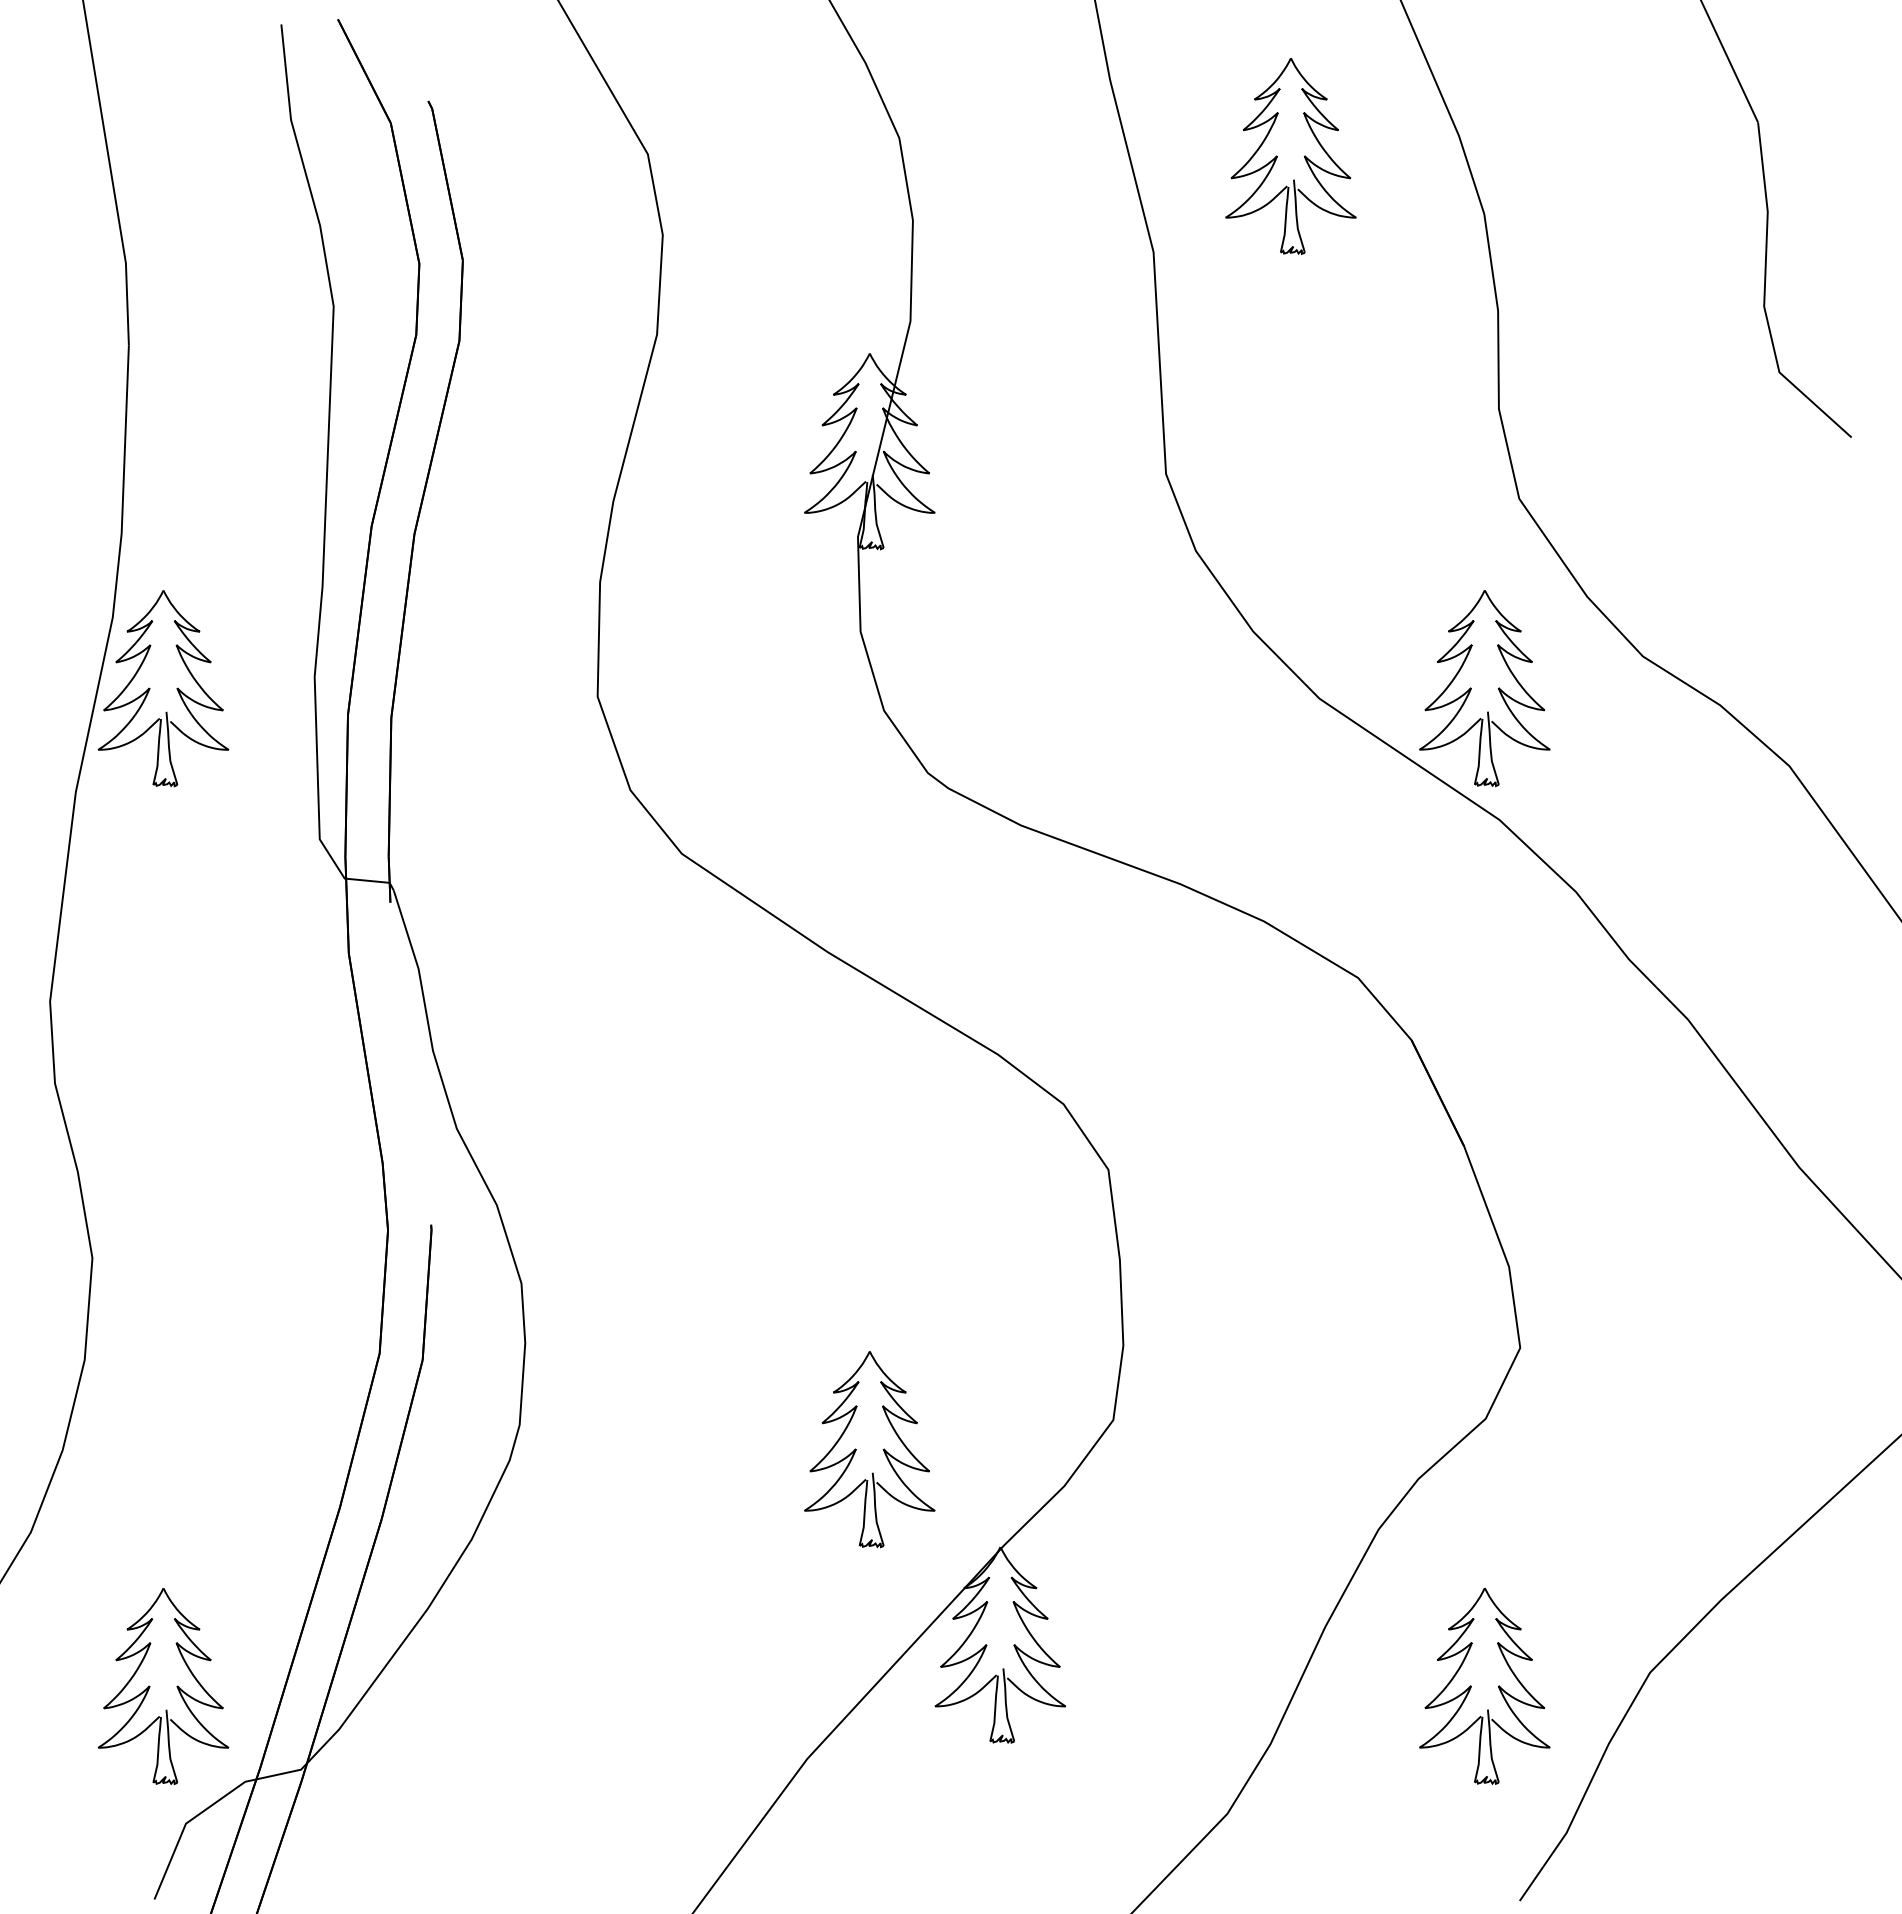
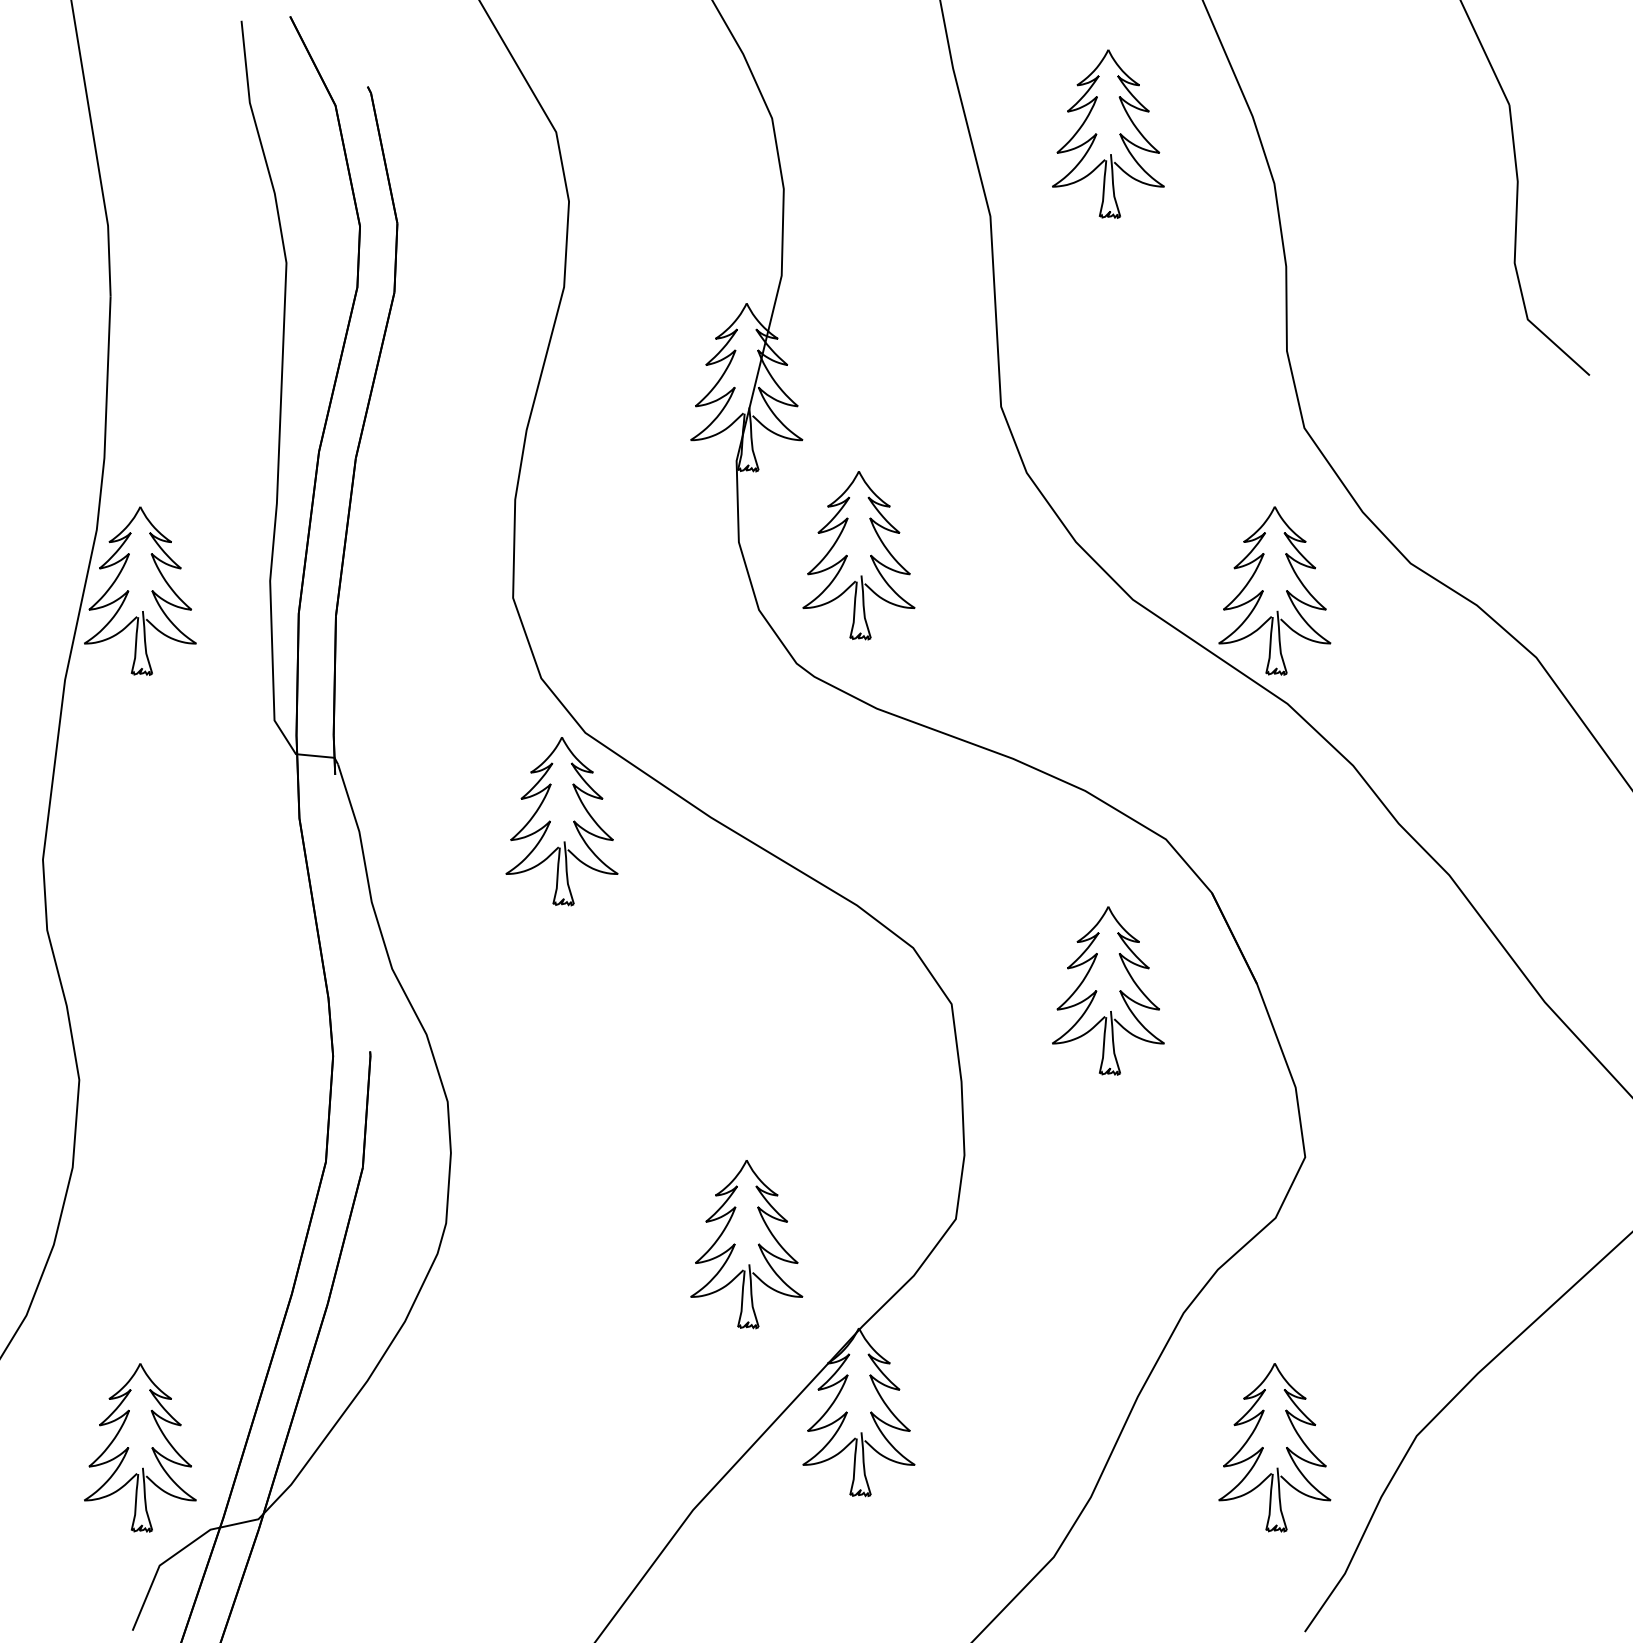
part: (987, 647) -> (847, 555), added
part: (641, 956) -> (550, 821), added
part: (1277, 1154) -> (1096, 991), added

